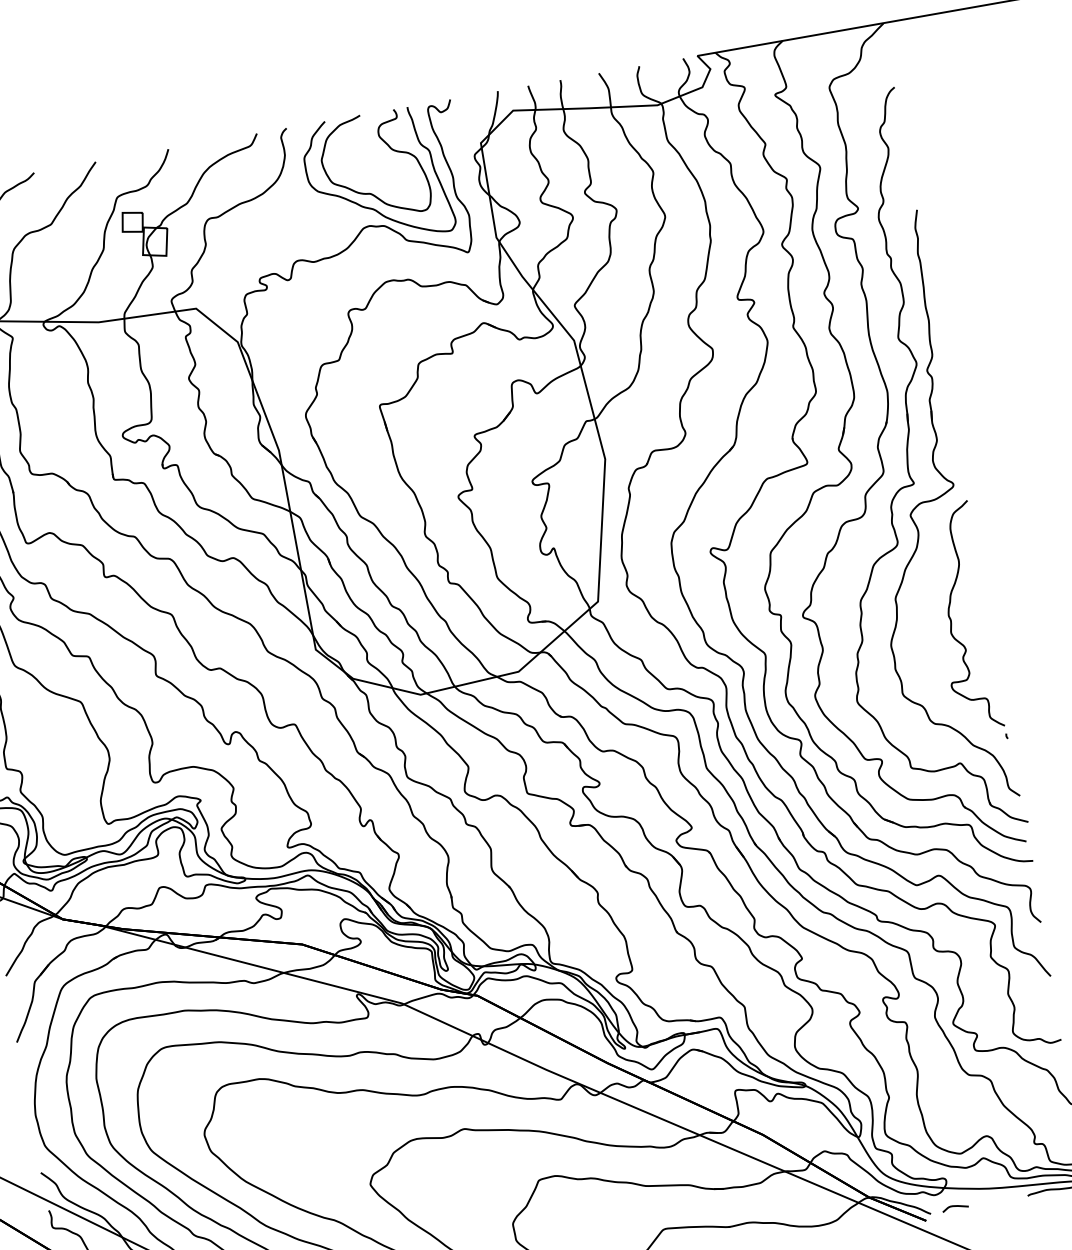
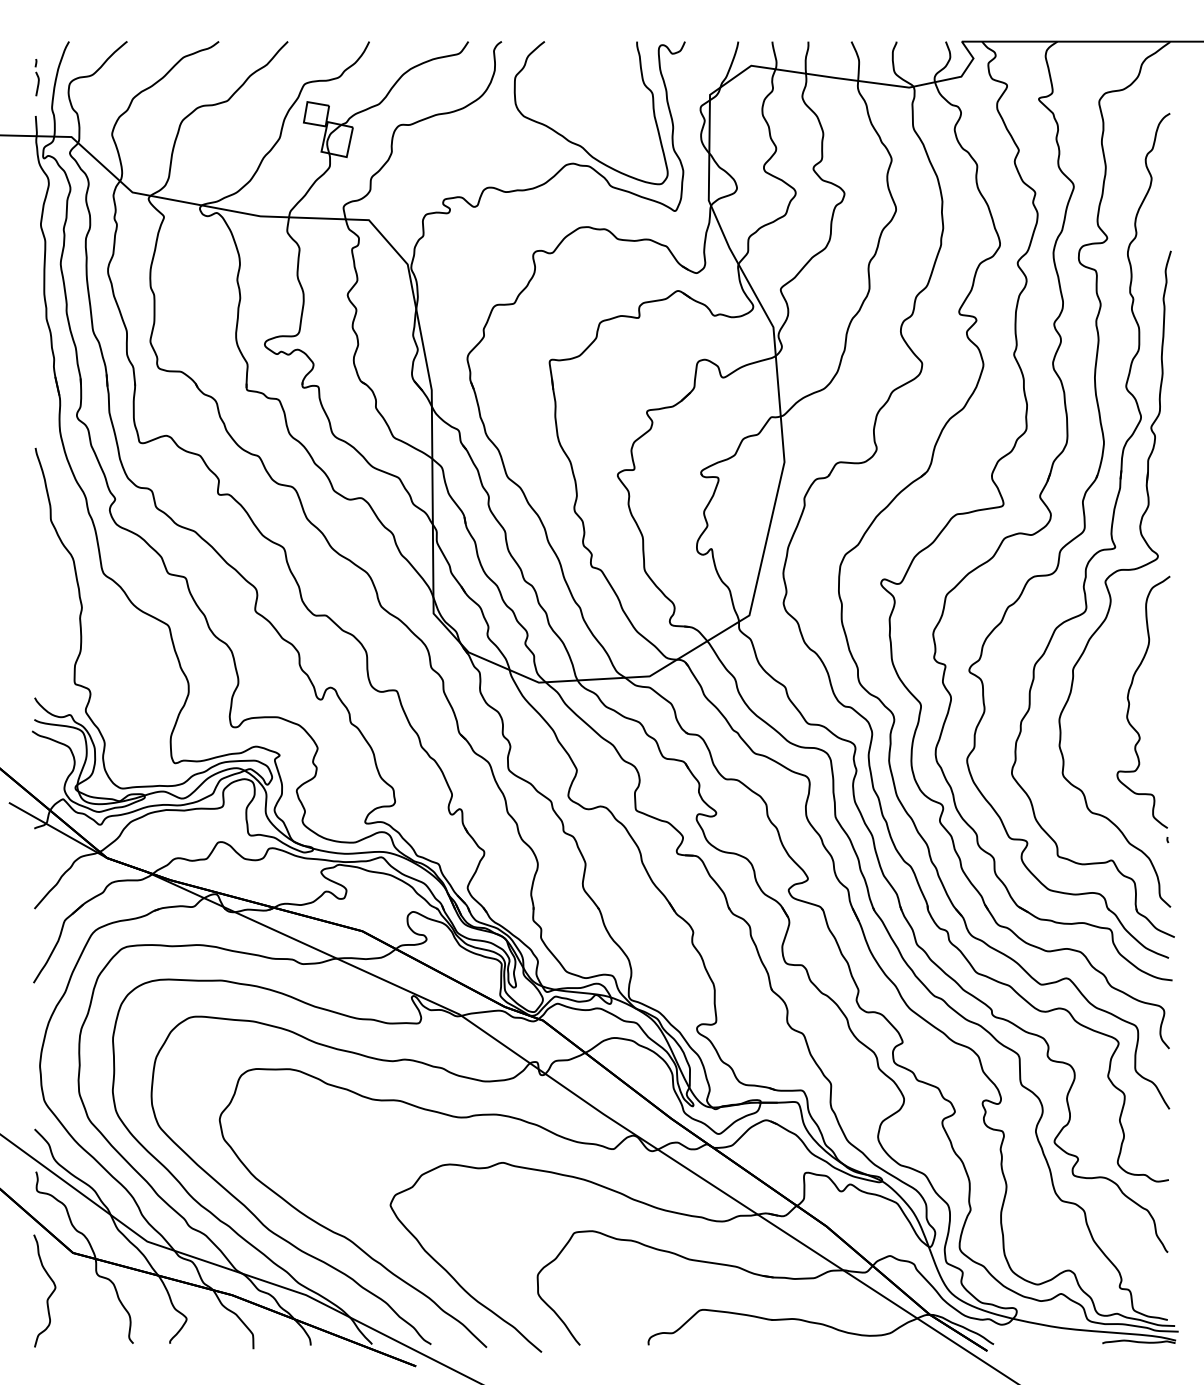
curve: (391, 150) -> (611, 85), removed
curve: (955, 1206) -> (1021, 1341), removed

